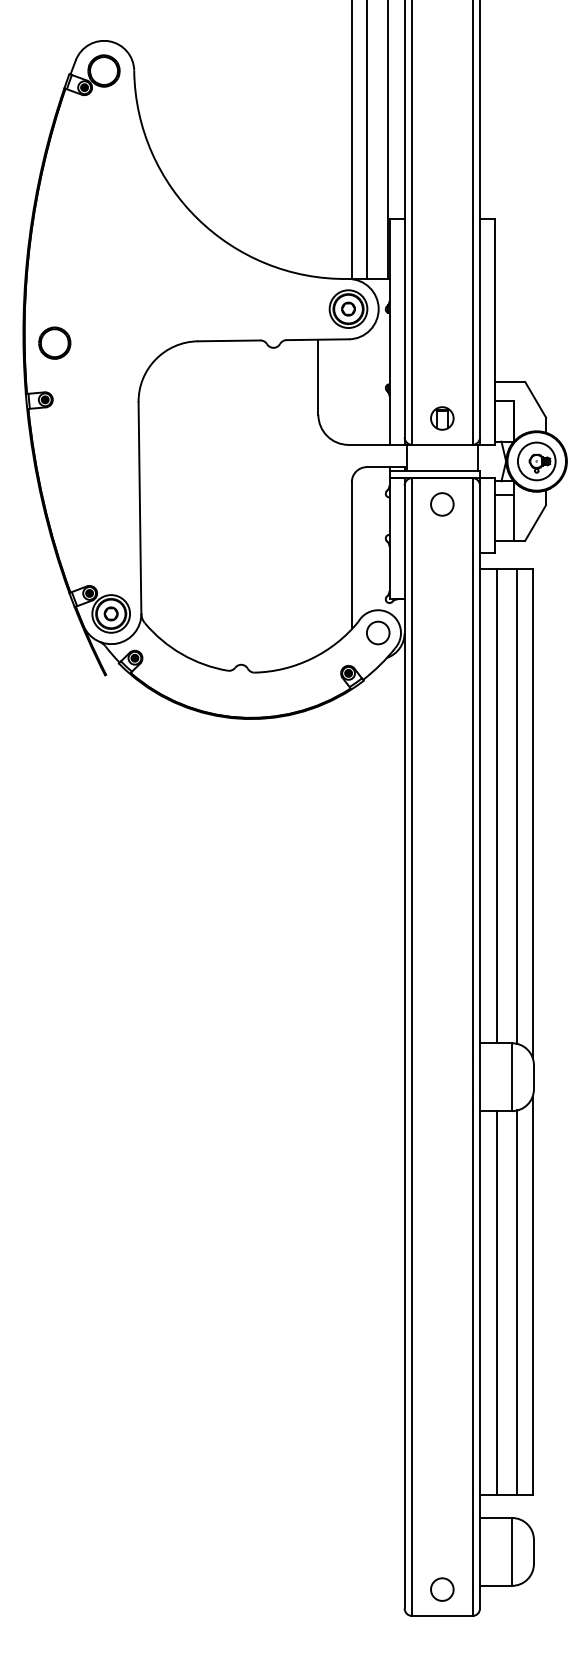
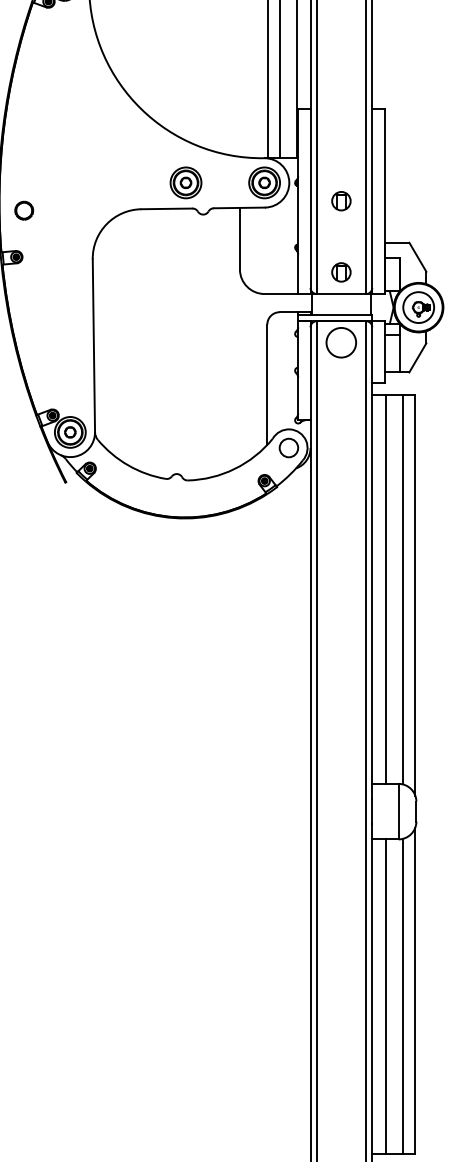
part: (252, 308) -> (186, 182), added
part: (442, 331) -> (341, 201), added
part: (54, 342) -> (23, 210), size x0.7
circle: (442, 504) -> (341, 342), size x1.6

